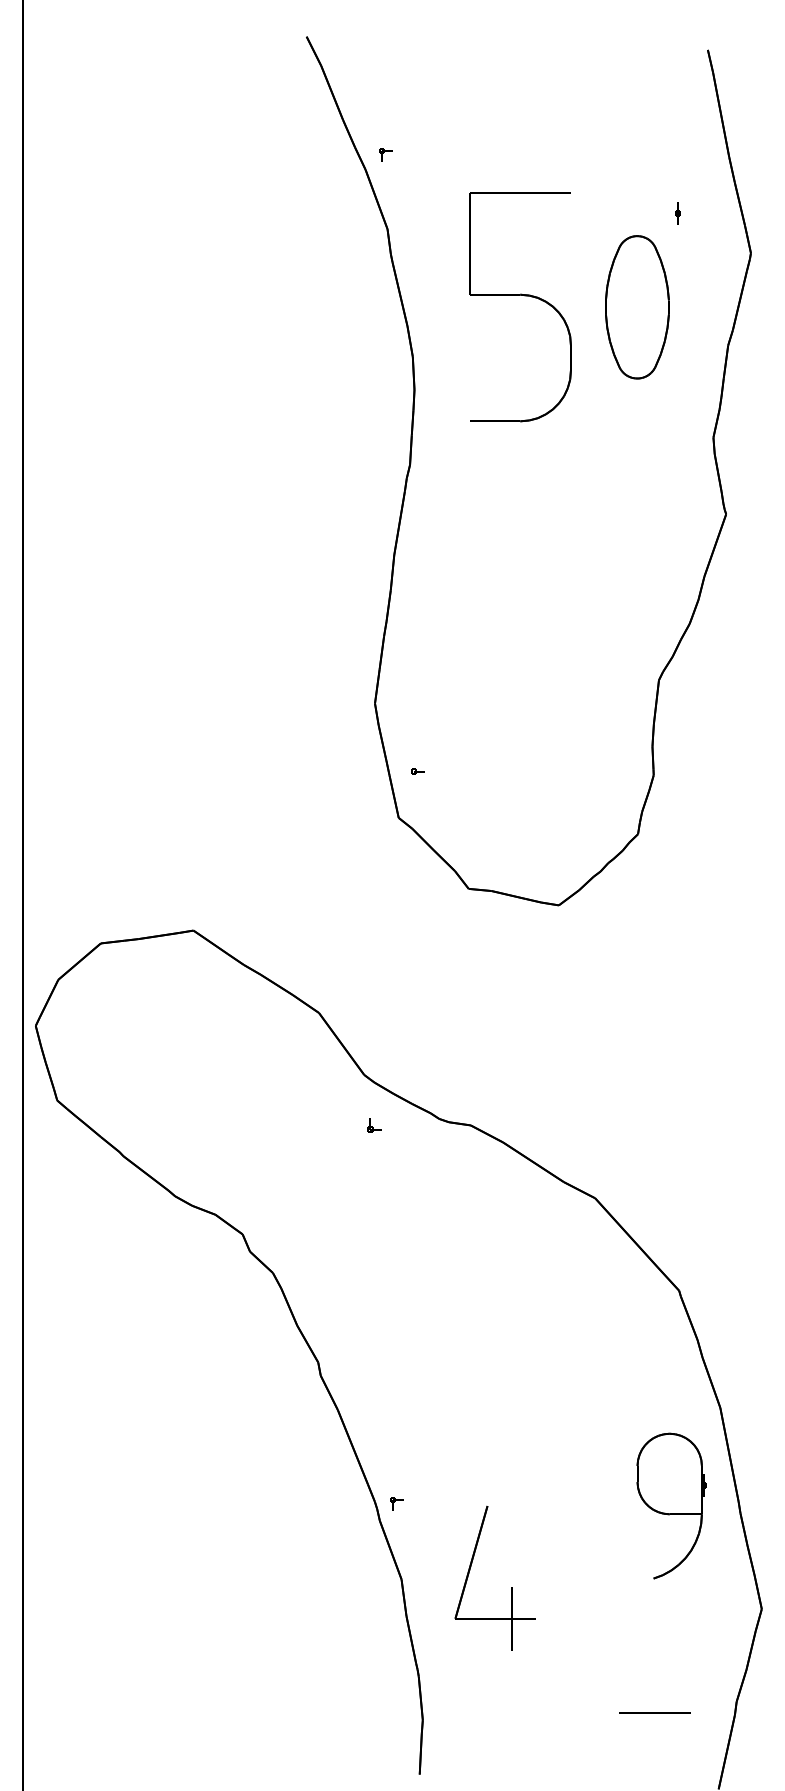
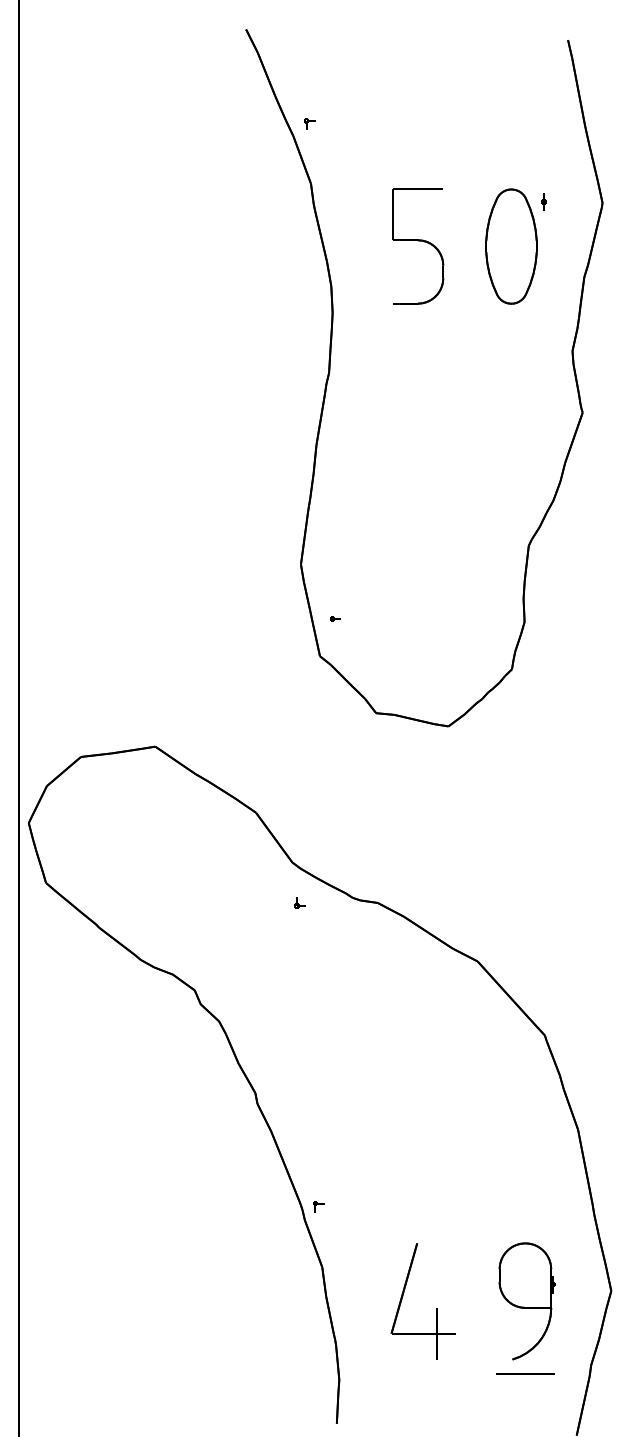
part: (677, 212) -> (543, 201), moved
part: (521, 307) -> (418, 246), size x0.62
part: (671, 1506) -> (526, 1301), moved
part: (511, 1587) -> (436, 1308), moved

